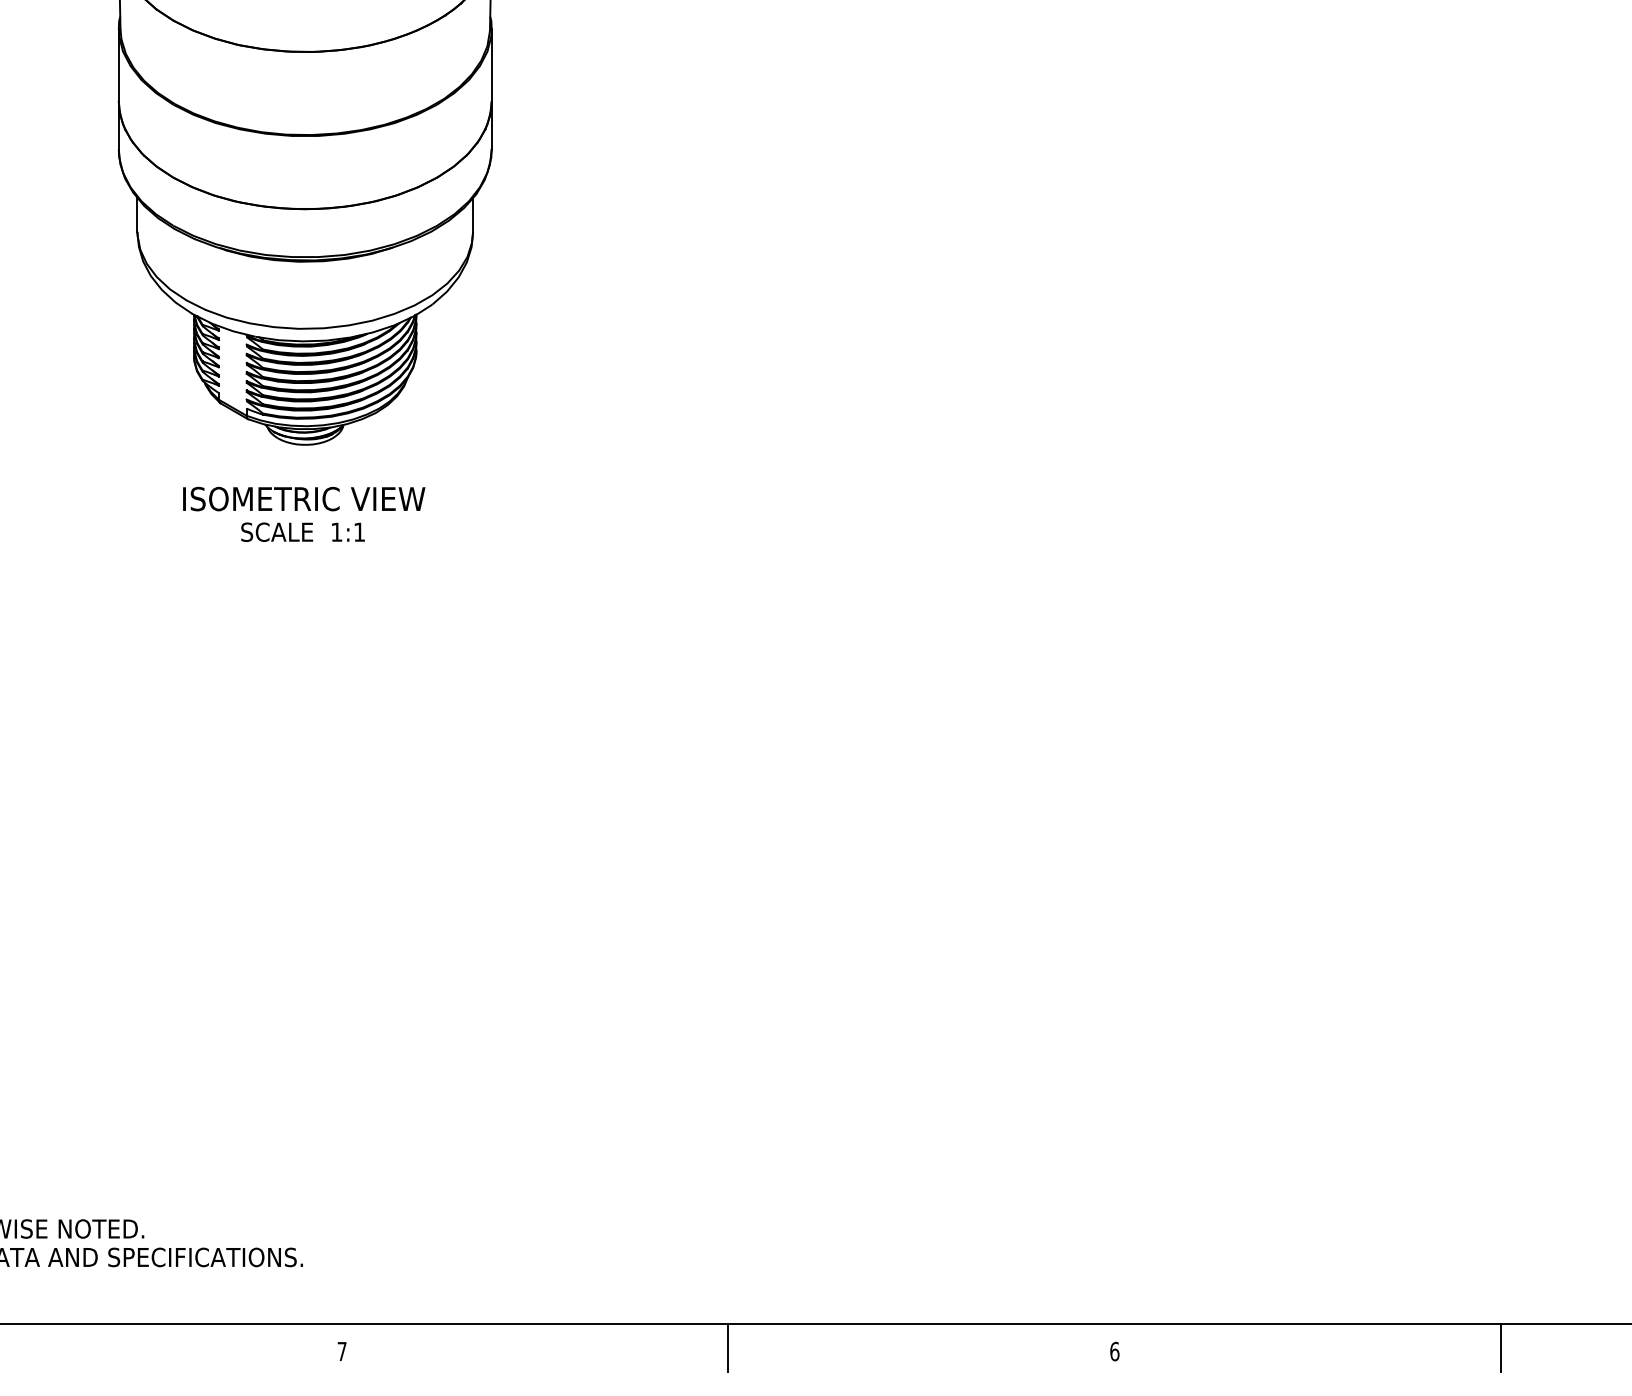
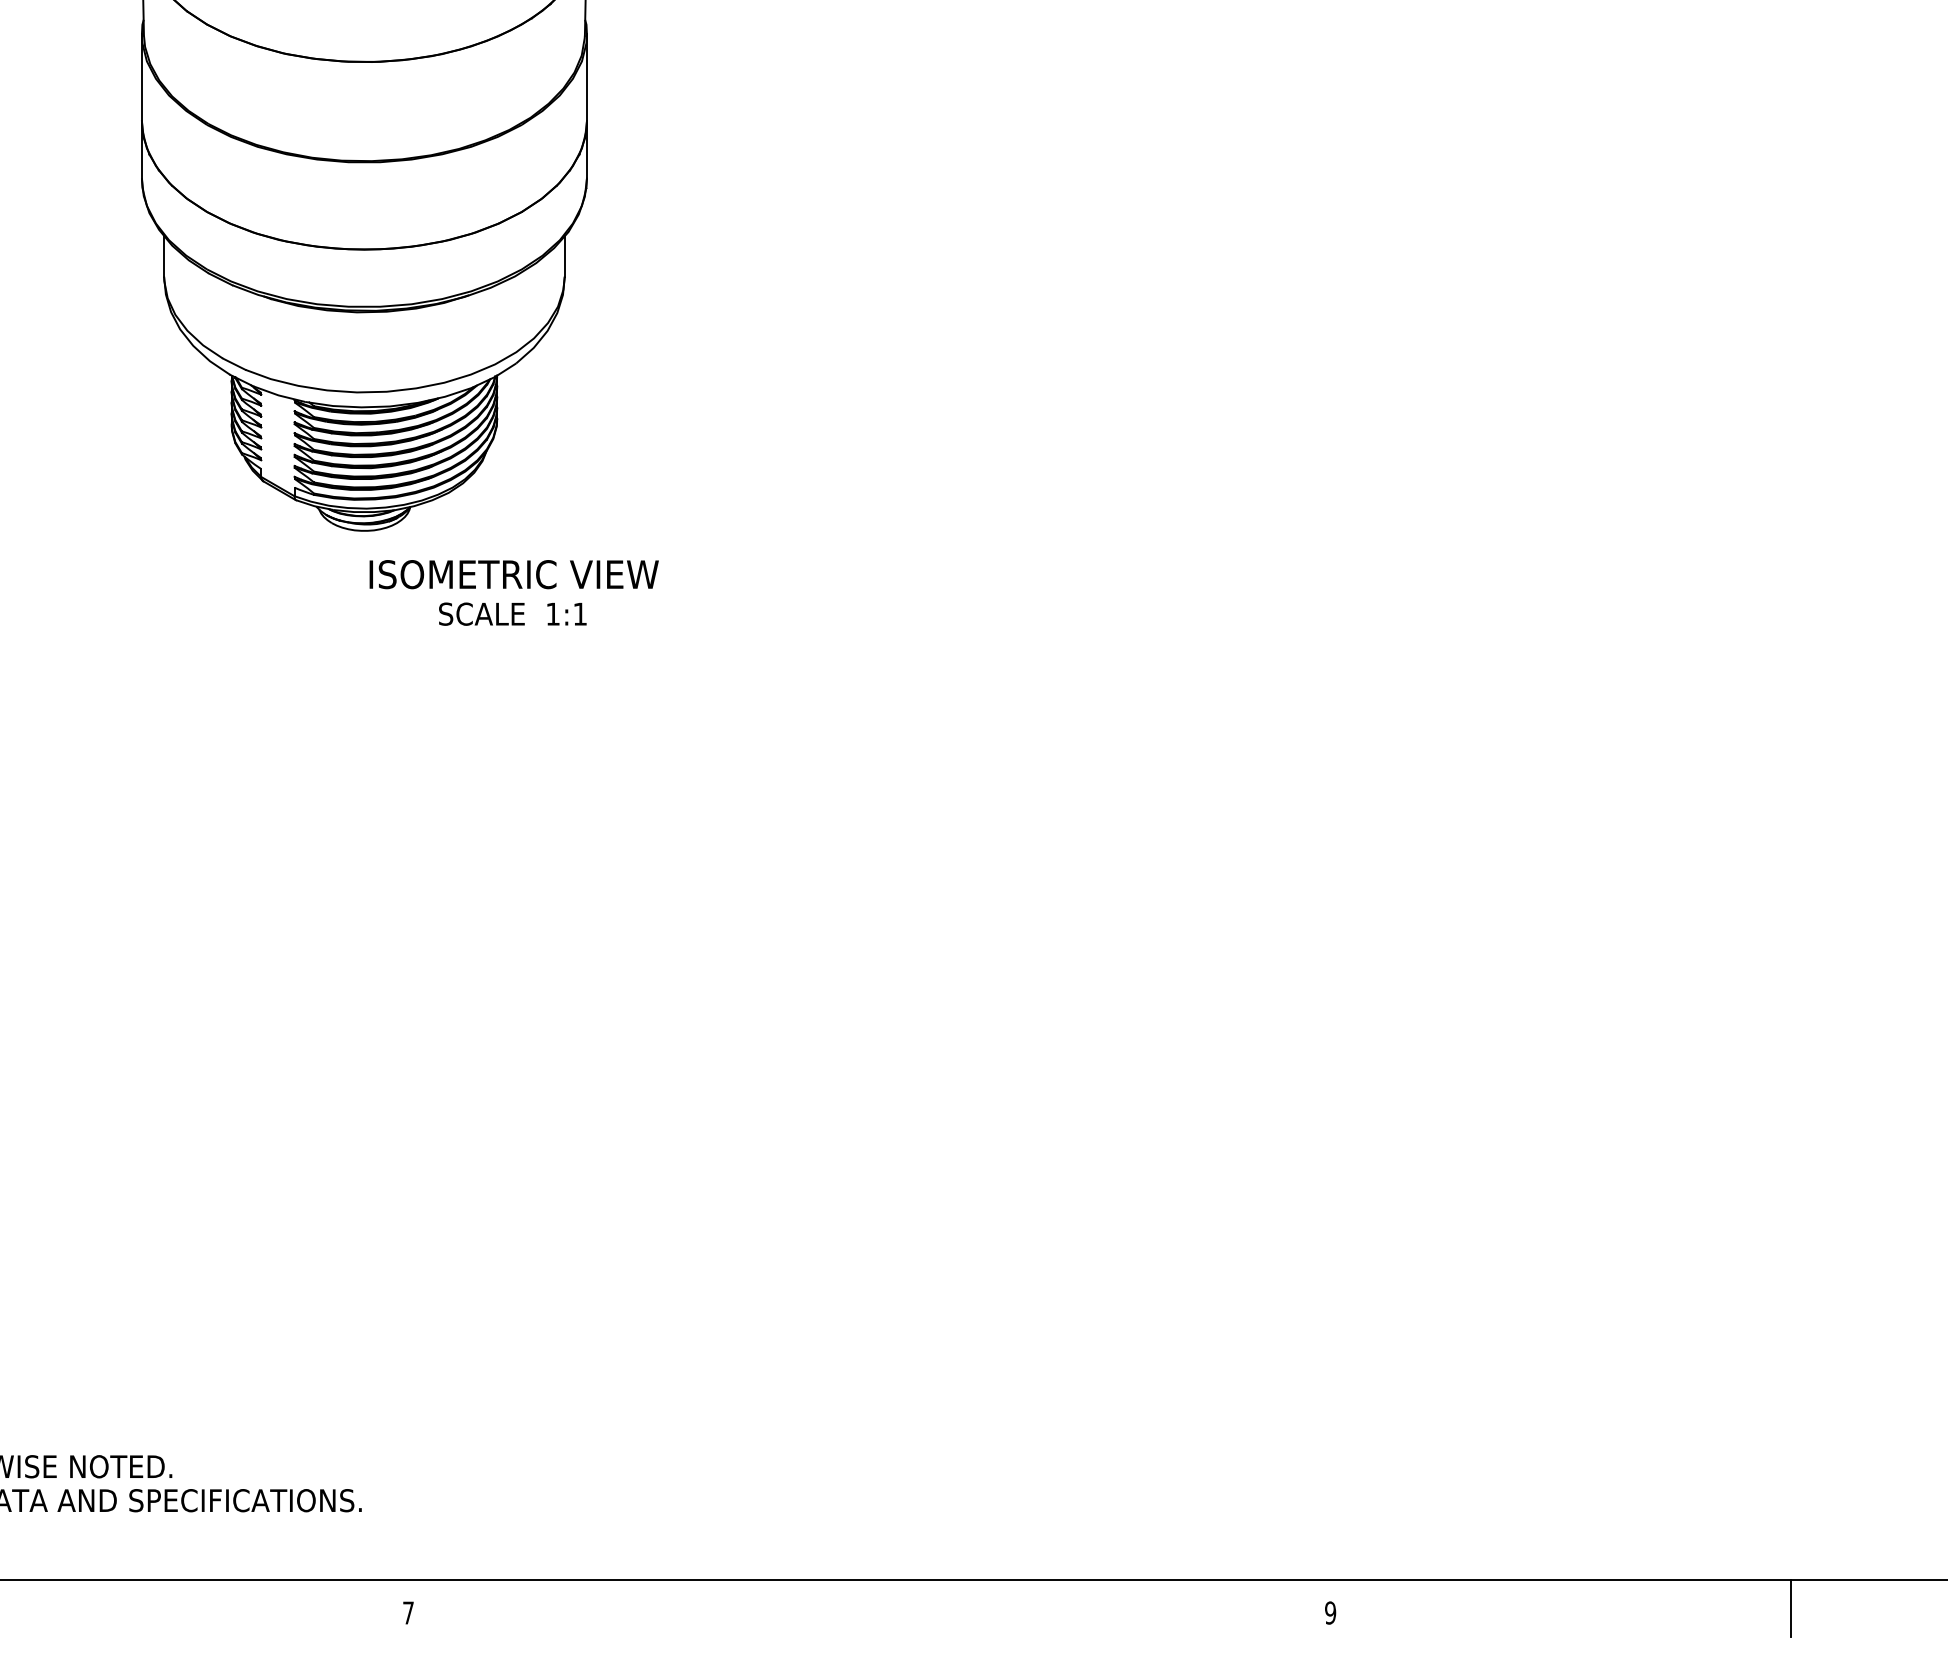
text: (303, 514) -> (513, 592), moved
line: (728, 1347) -> (869, 1608), removed
text: (1114, 1351) -> (1330, 1612), 6 -> 9

